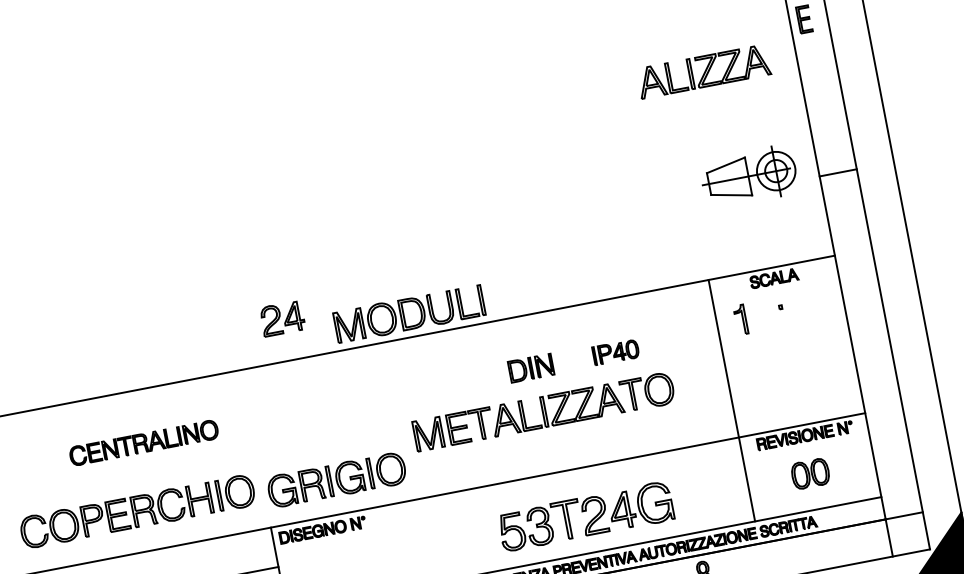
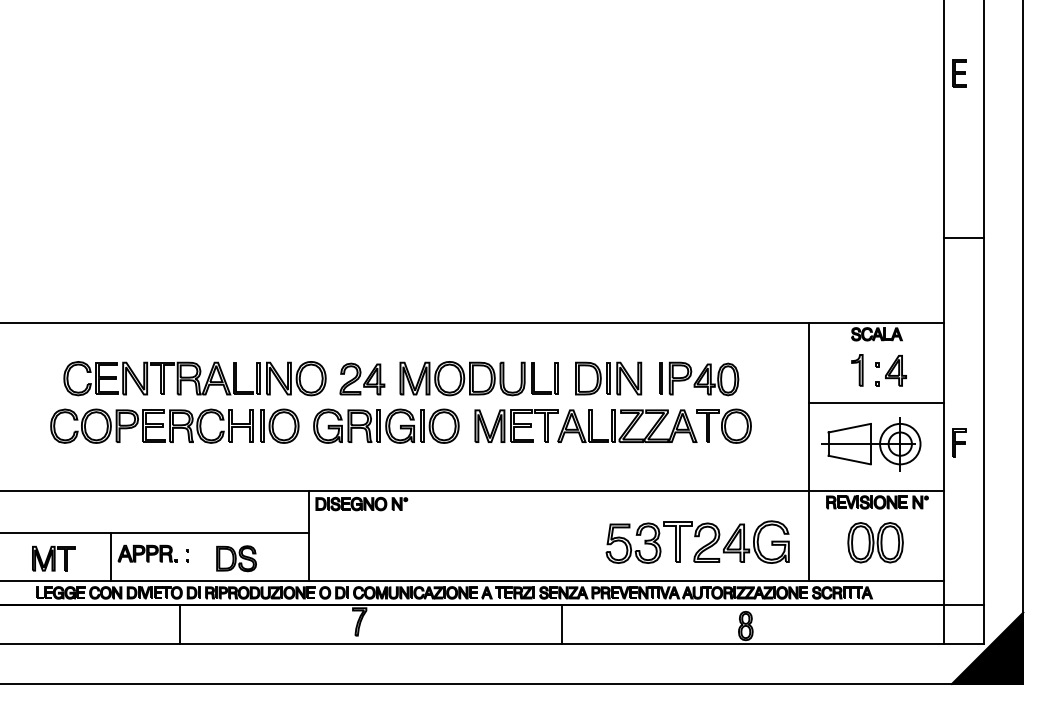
part: (703, 70) -> (845, 106), removed
part: (749, 176) -> (871, 444), moved
part: (793, 309) -> (890, 370), added
part: (408, 314) -> (478, 378), moved
part: (282, 318) -> (362, 378), moved
part: (741, 319) -> (857, 370), moved
line: (786, 343) -> (876, 403), added
part: (616, 351) -> (699, 378), size x1.67
part: (871, 364) -> (959, 442), added
part: (530, 368) -> (608, 378), size x1.43
part: (143, 442) -> (194, 378), size x1.67
part: (810, 473) -> (875, 542), size x1.43
part: (336, 479) -> (386, 425), moved
part: (137, 511) -> (174, 425), moved
part: (585, 515) -> (697, 541), moved

